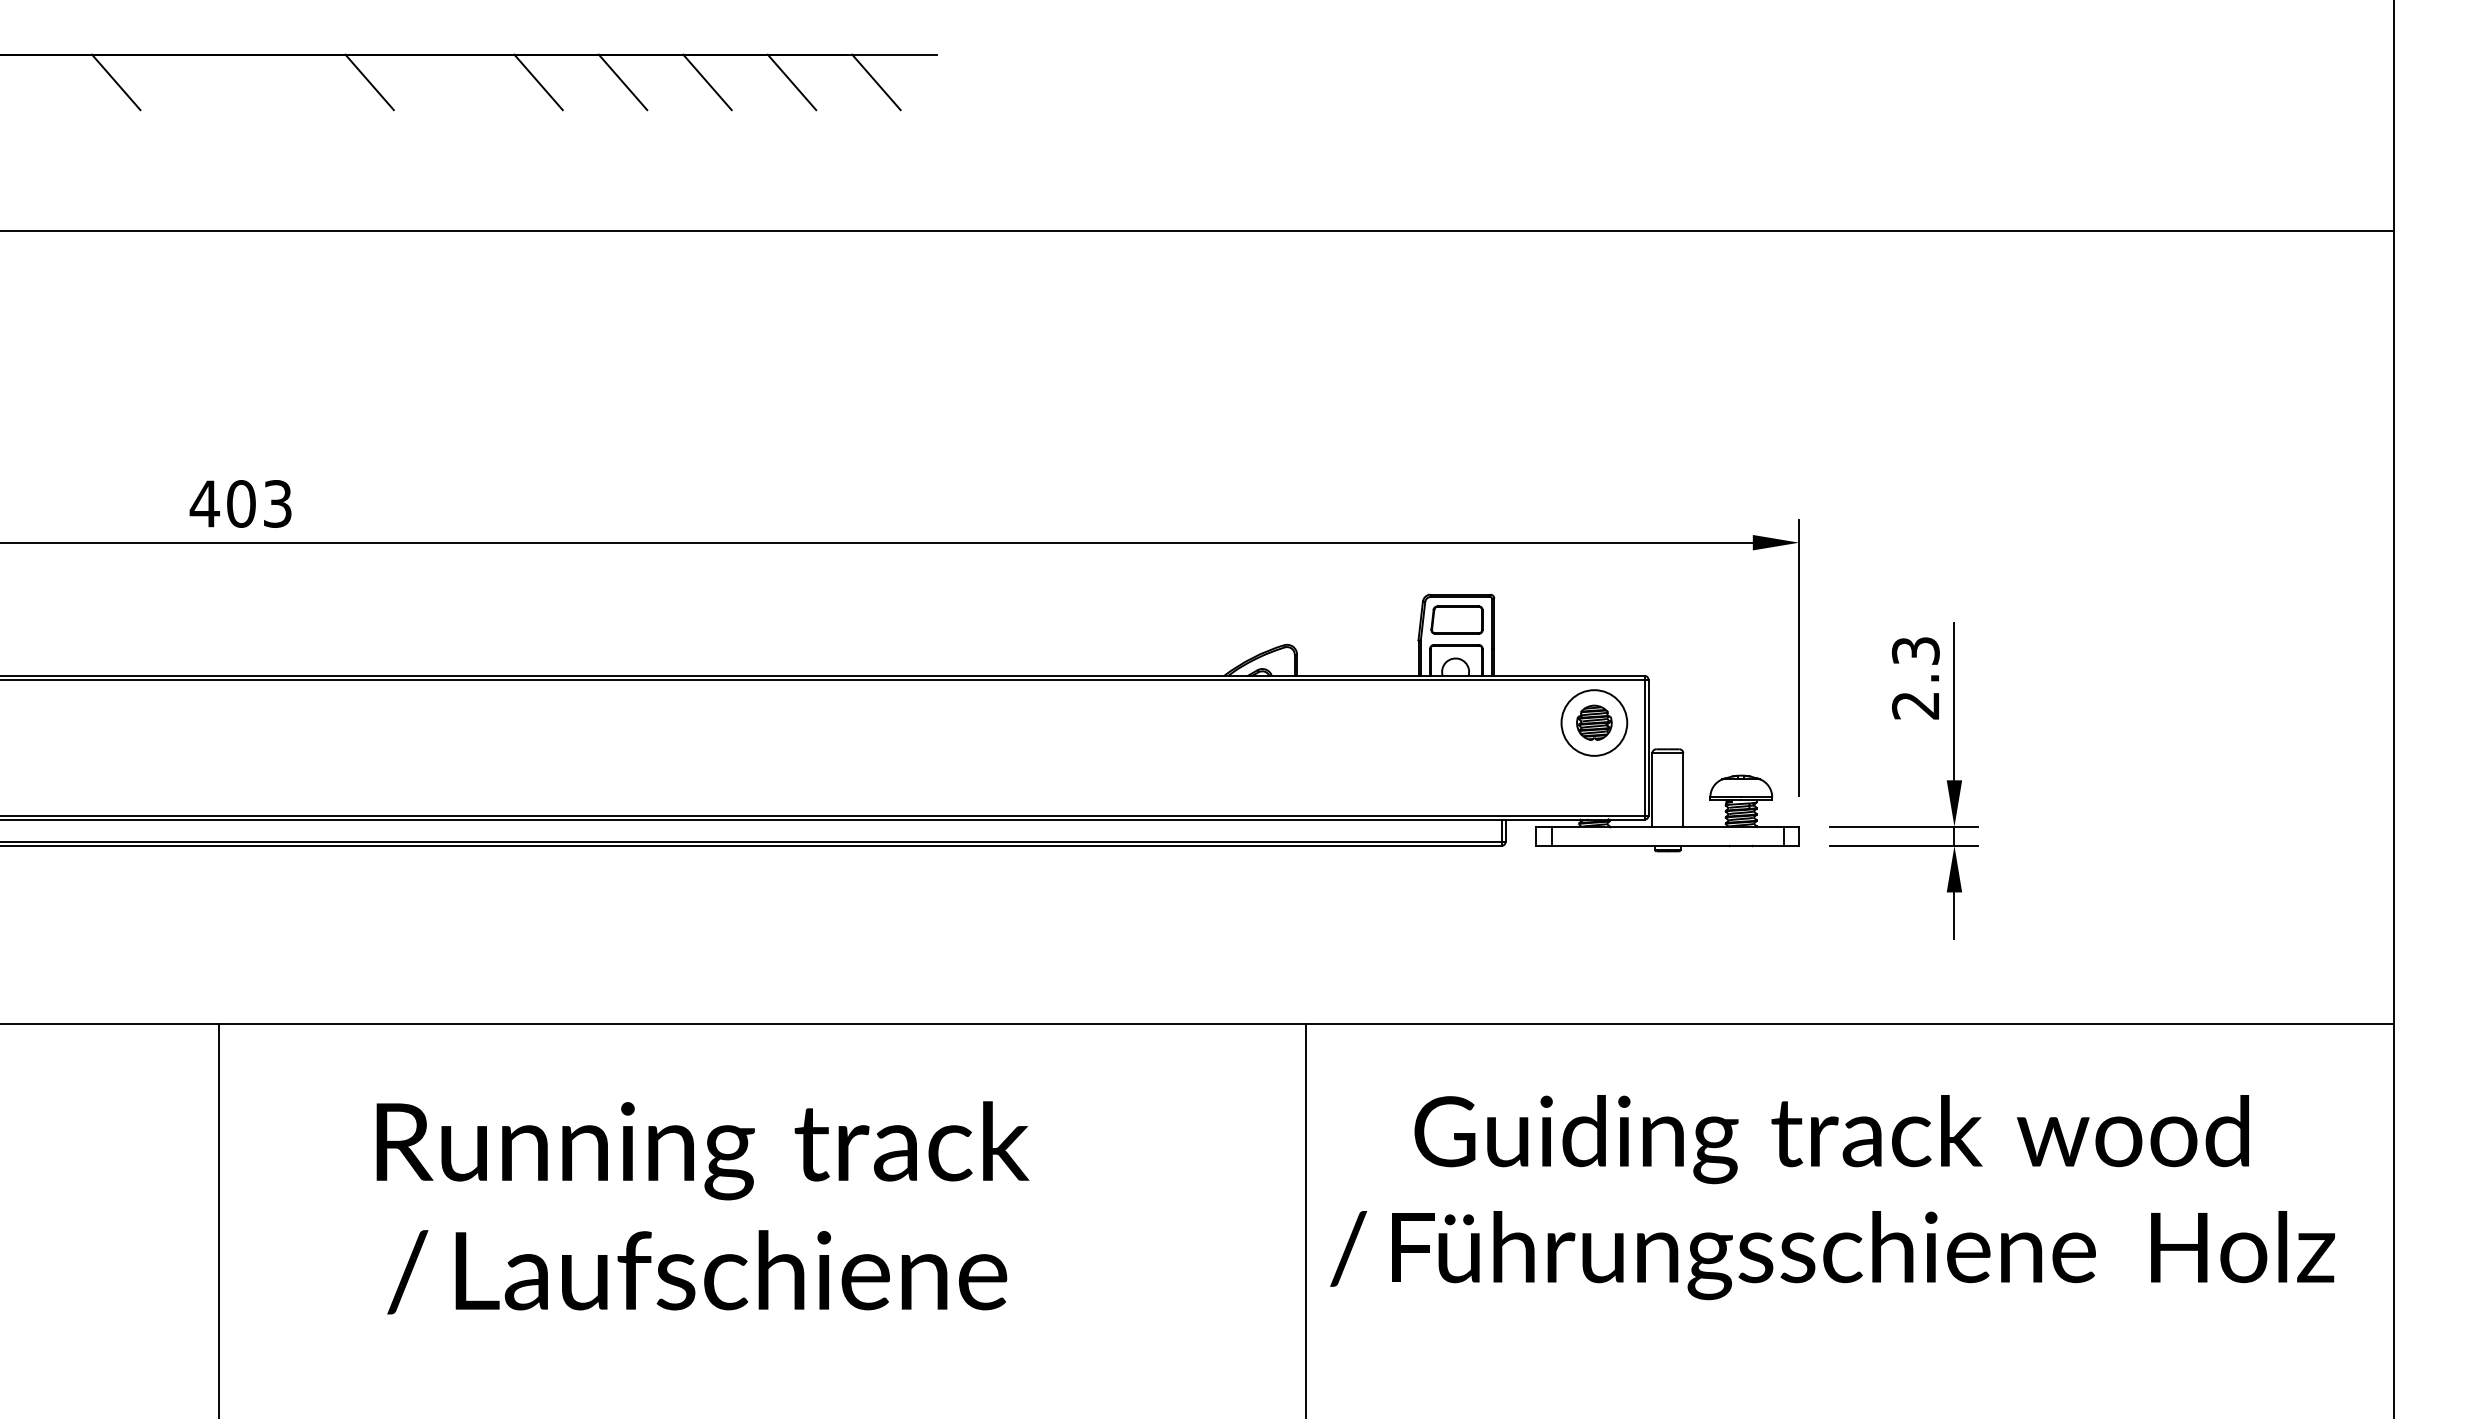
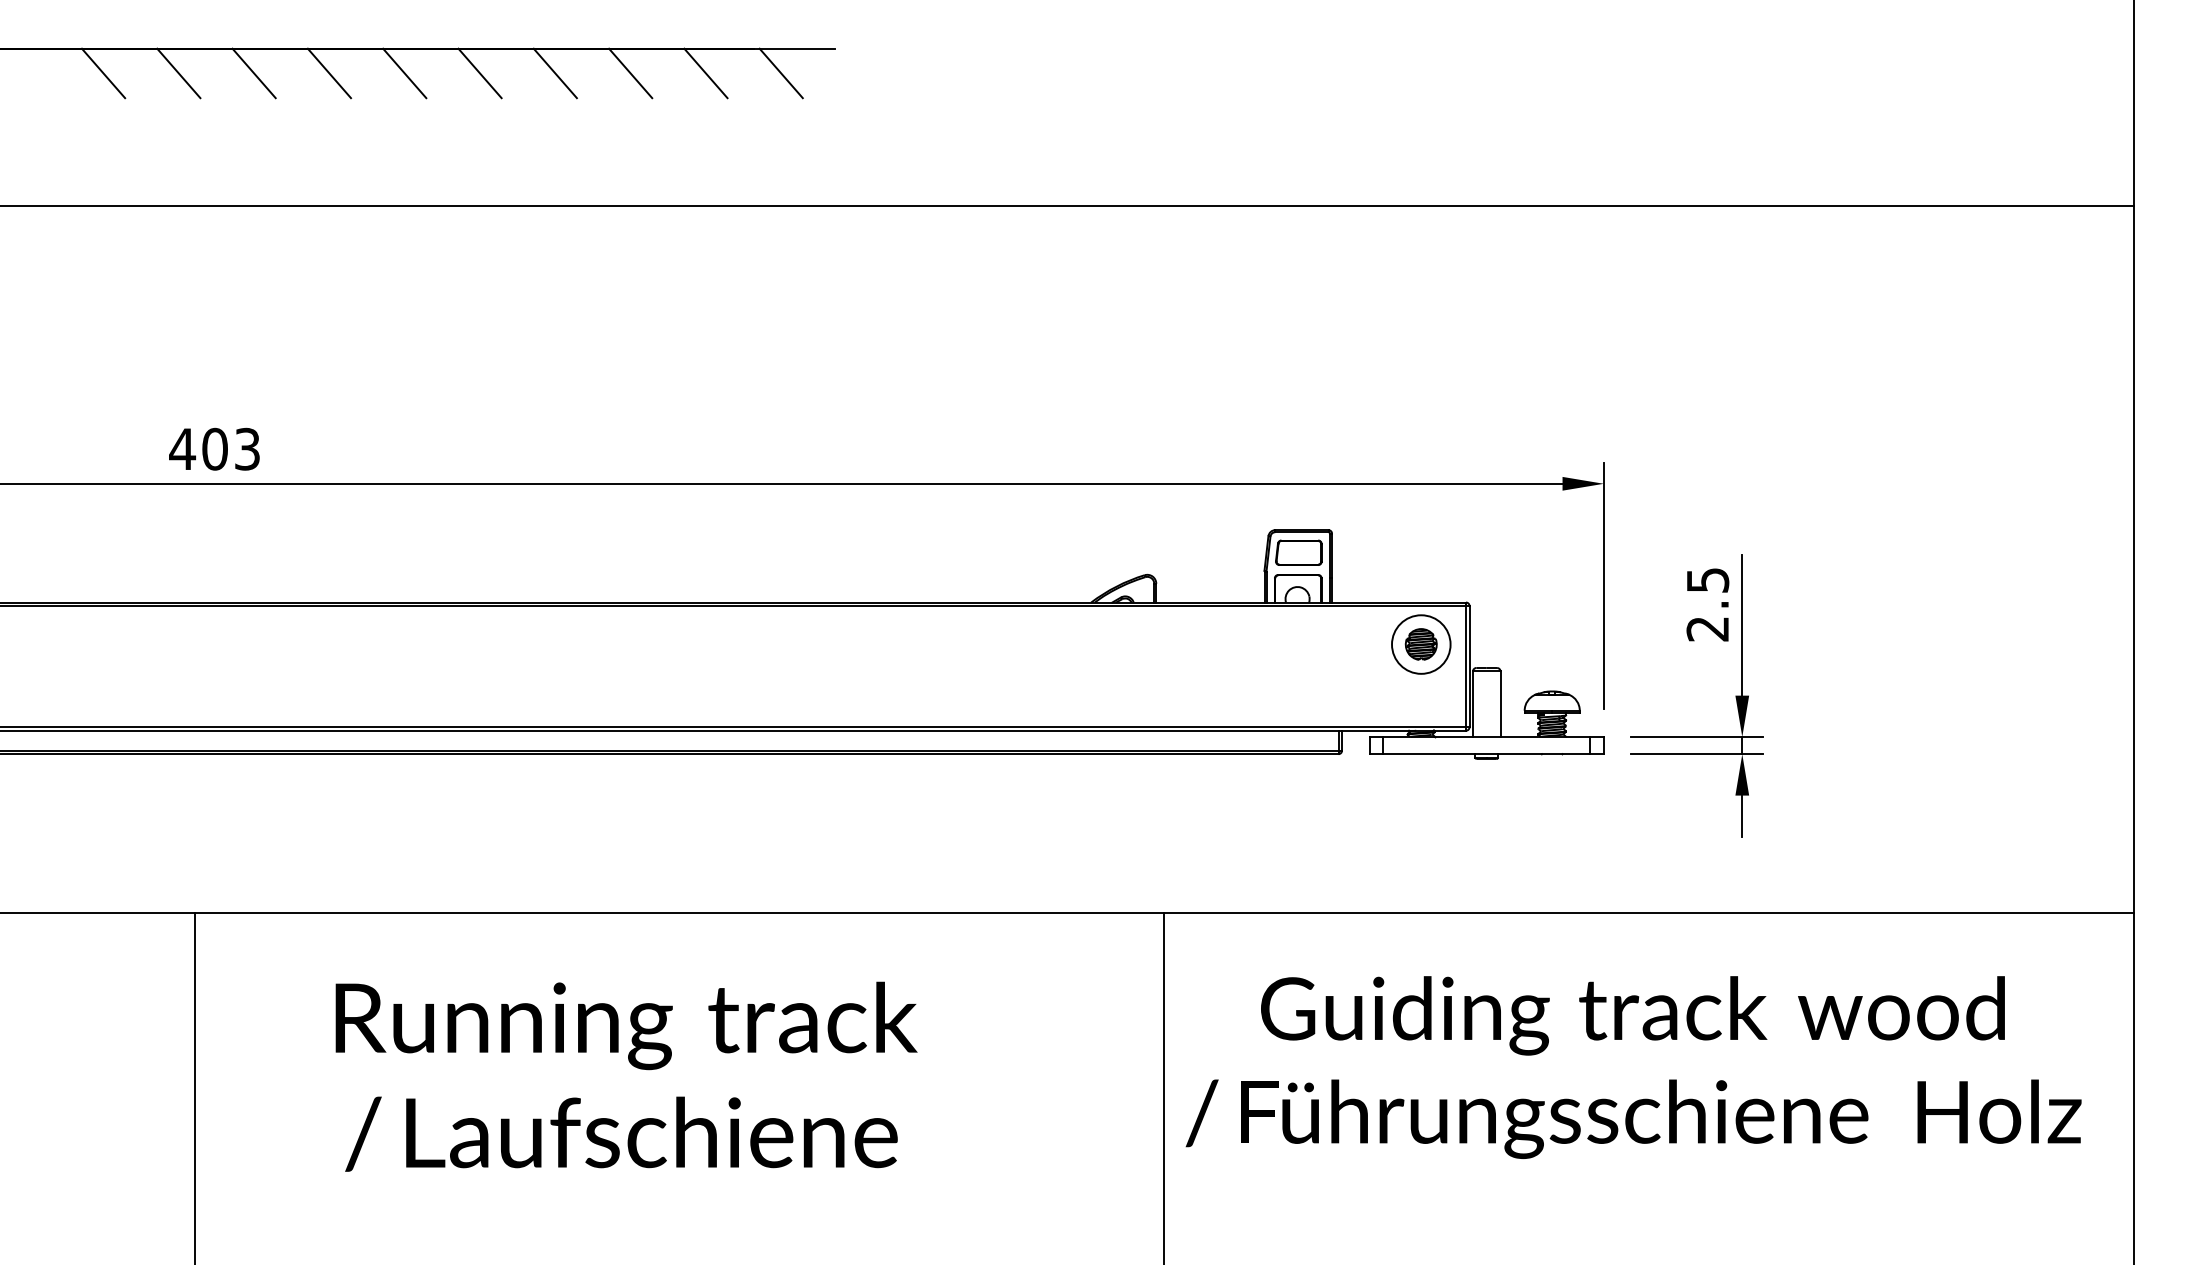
line: (200, 82) -> (178, 73), added
line: (285, 82) -> (254, 73), added
line: (453, 82) -> (404, 73), added
text: (1915, 650) -> (1707, 579), 2.3 -> 2.5

